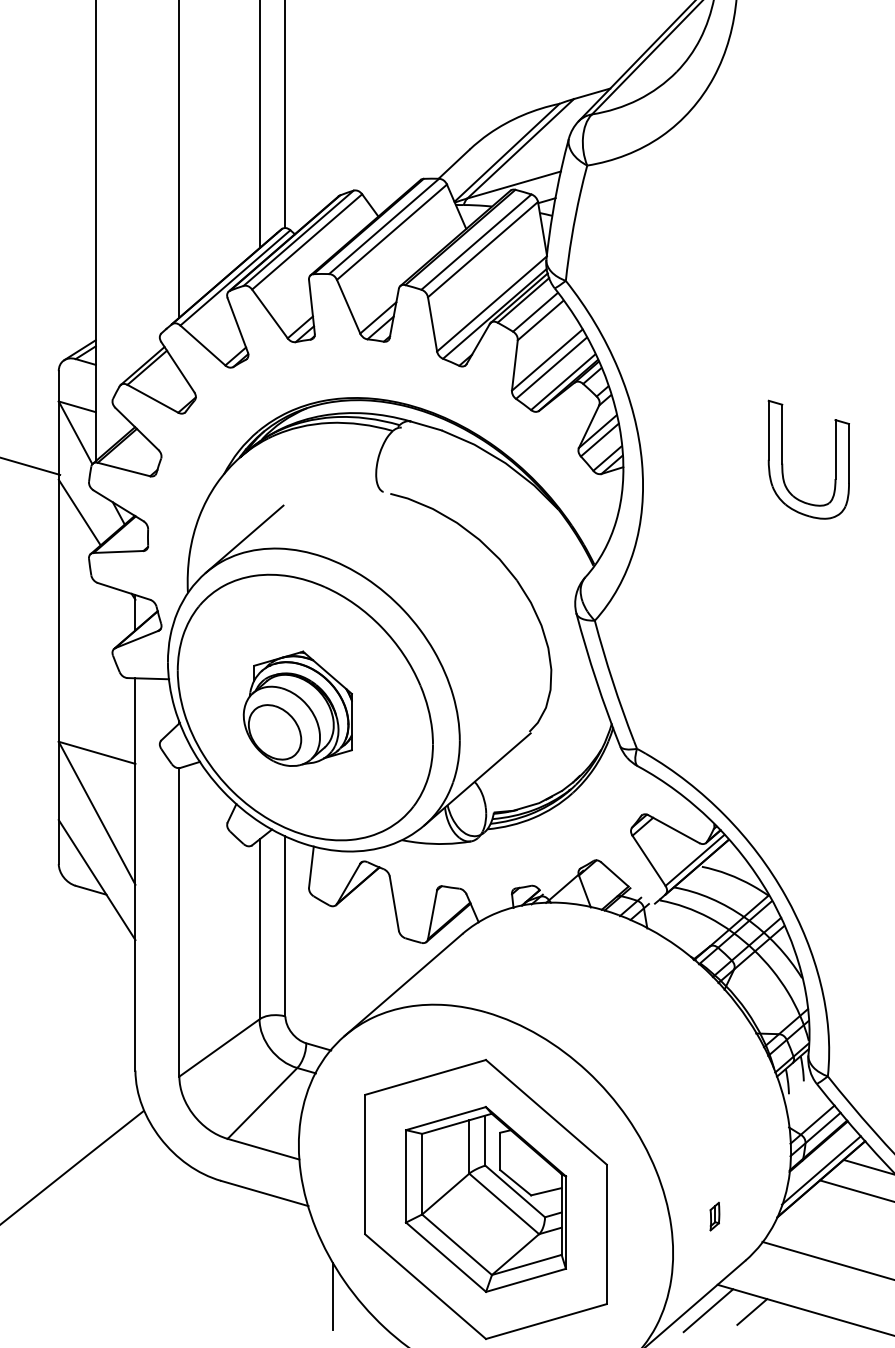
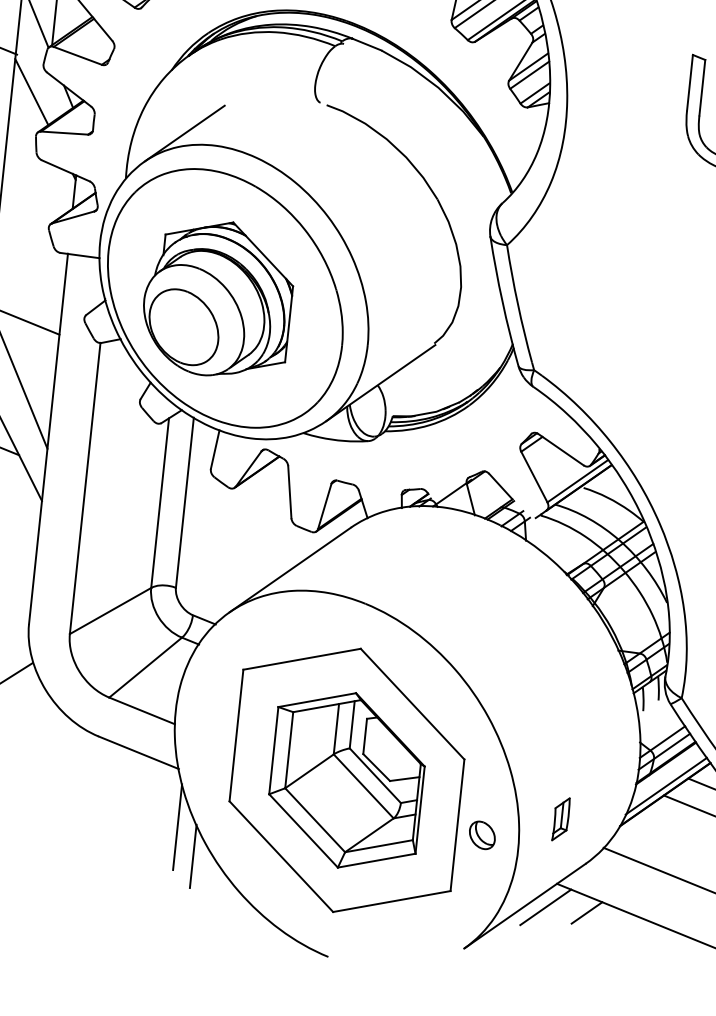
part: (297, 708) -> (217, 298), size x1.43
part: (714, 1216) -> (560, 819), size x1.67
part: (633, 1242) -> (481, 835), added
line: (313, 1266) -> (177, 826), added

